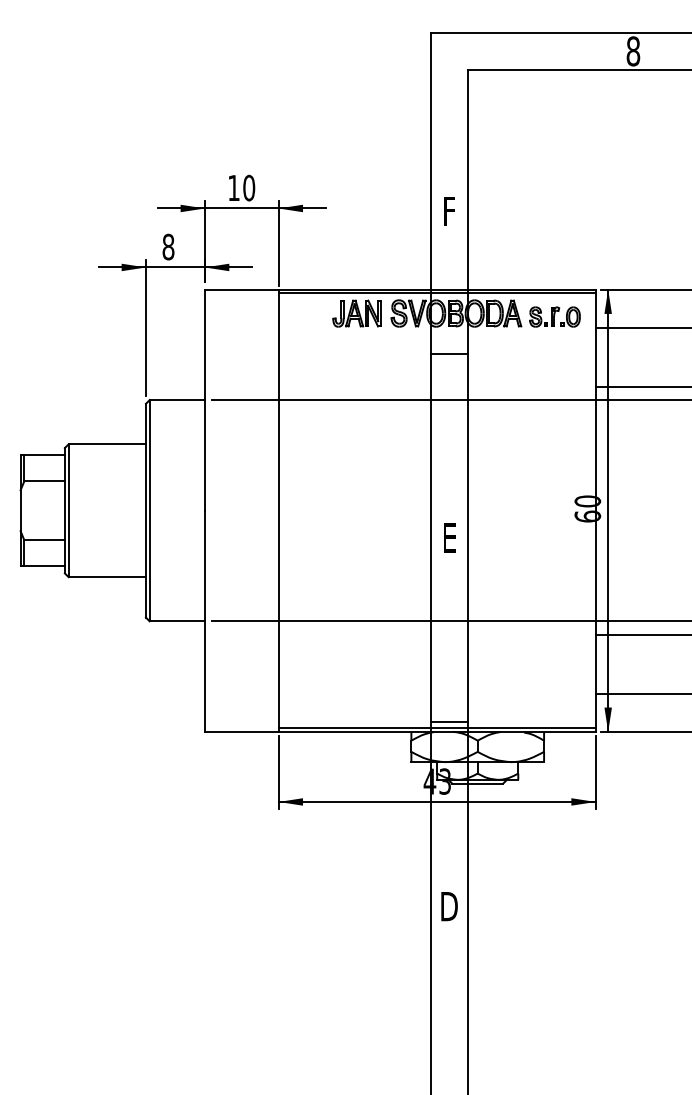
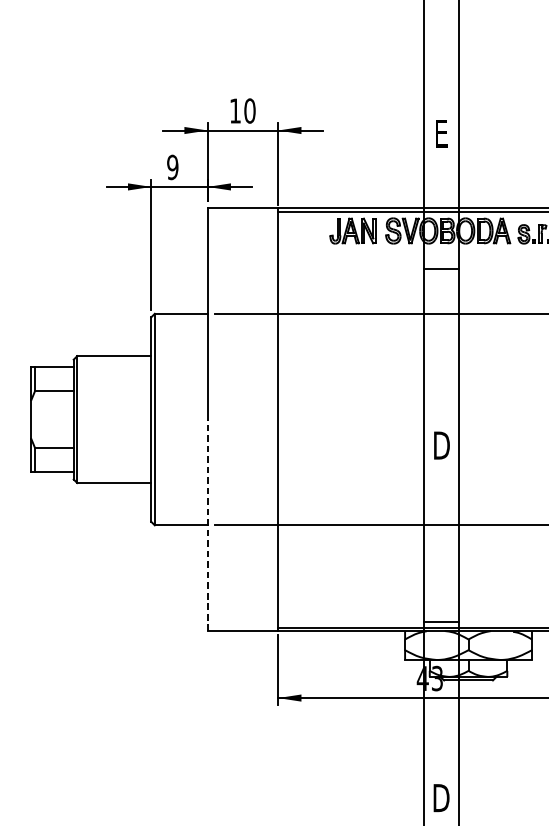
text: (449, 211) -> (441, 133), F -> E
text: (168, 246) -> (172, 166), 8 -> 9
text: (449, 537) -> (441, 445), E -> D
line: (204, 621) -> (207, 525), solid -> dashed

